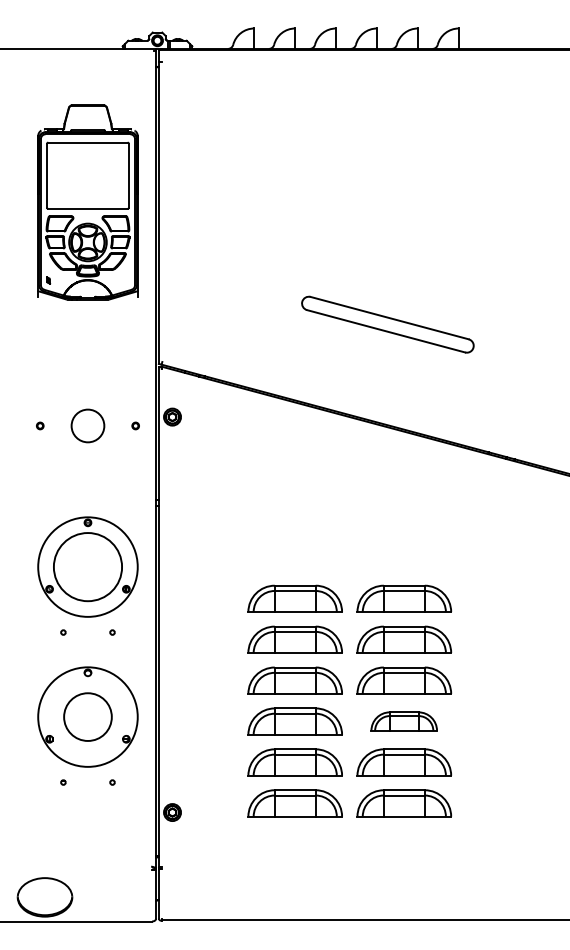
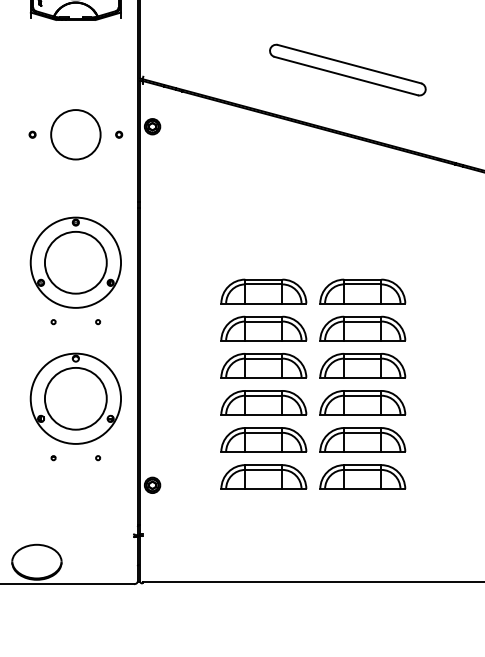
part: (387, 324) -> (347, 69), moved
circle: (87, 425) -> (75, 134), size x1.67
circle: (87, 717) -> (75, 399), size x1.43
part: (403, 721) -> (362, 402), size x1.43

